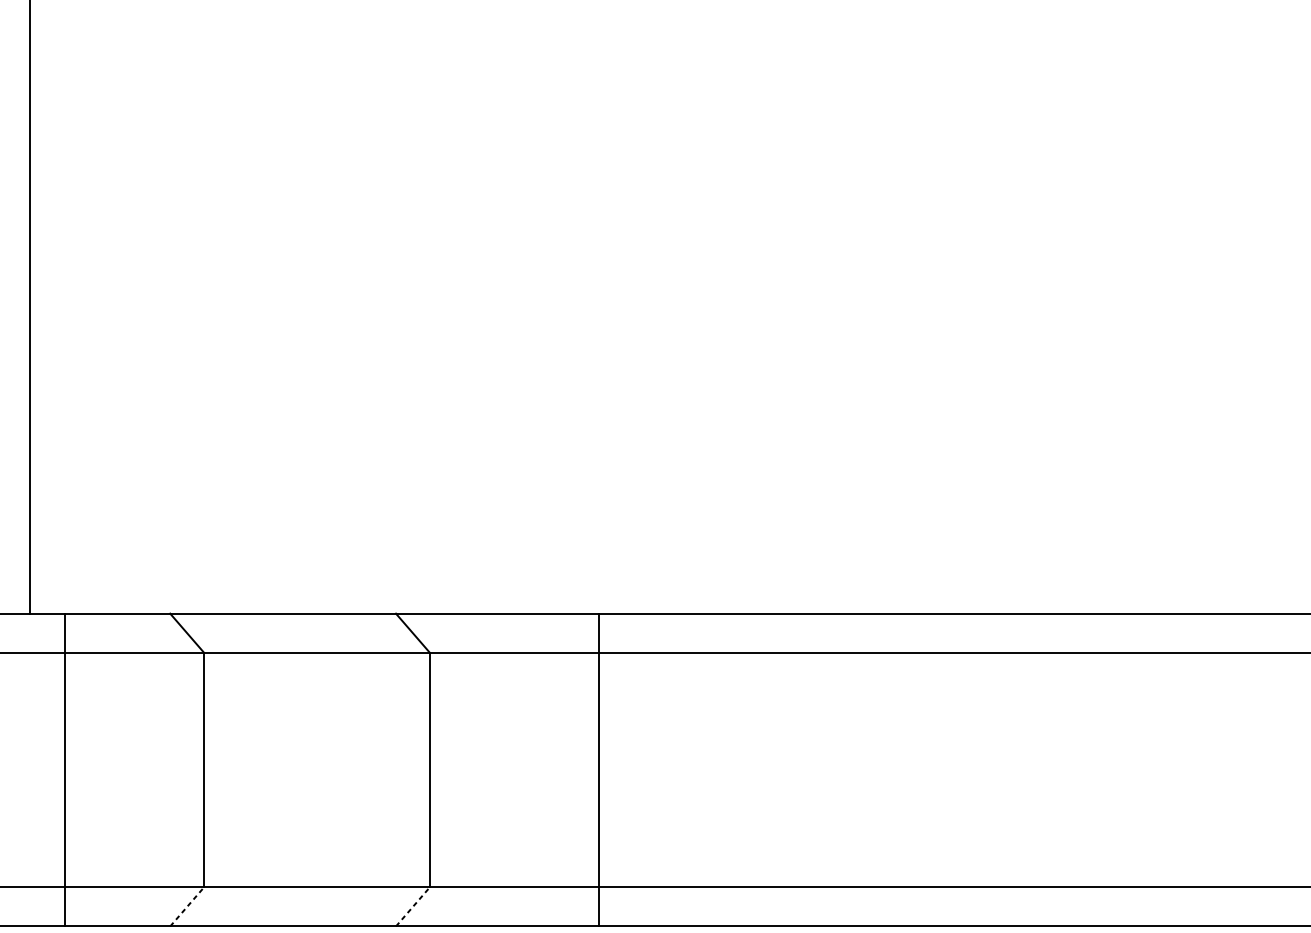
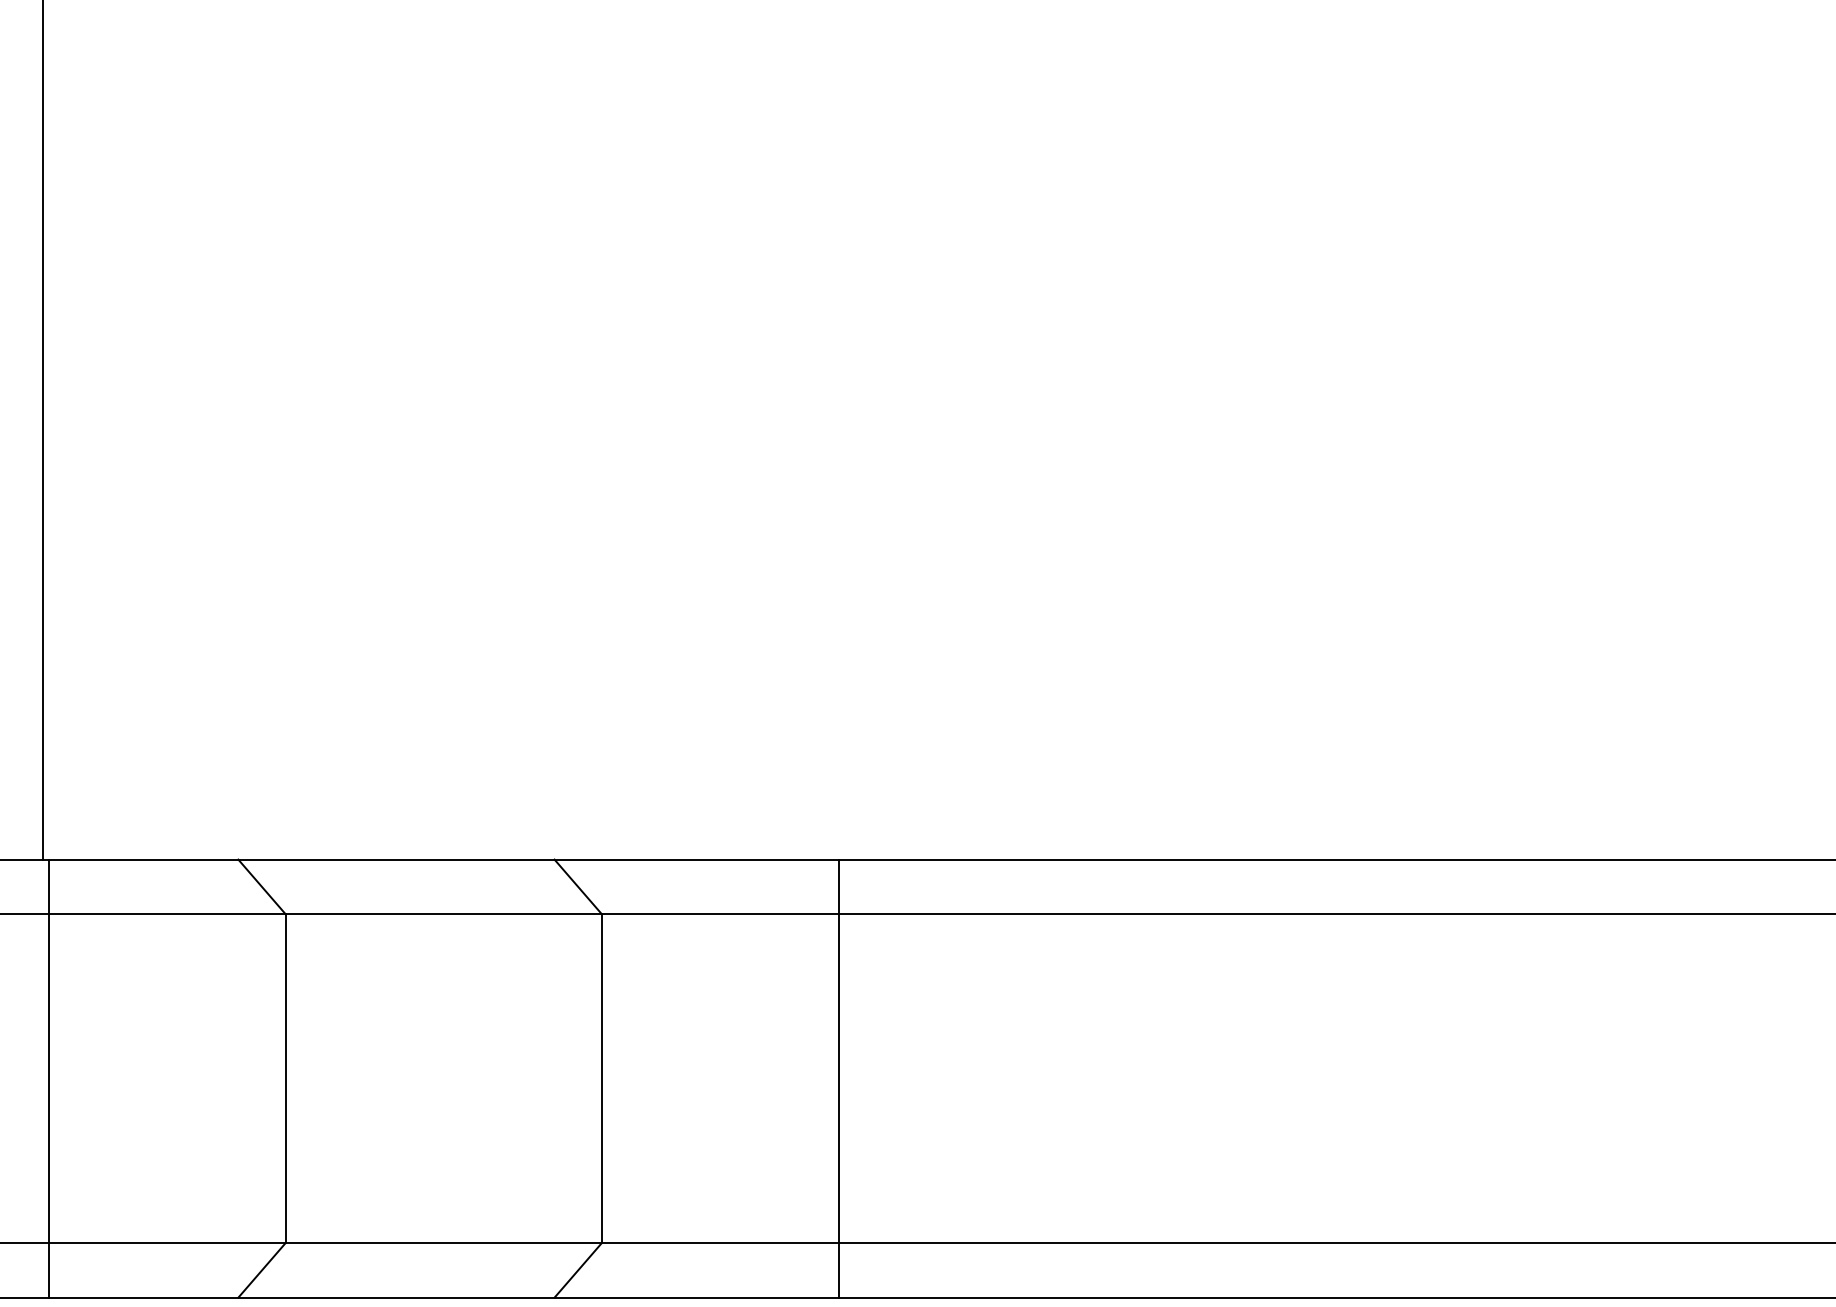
line: (64, 769) -> (48, 1078), moved
line: (187, 906) -> (262, 1269), dashed -> solid
line: (413, 906) -> (578, 1269), dashed -> solid

